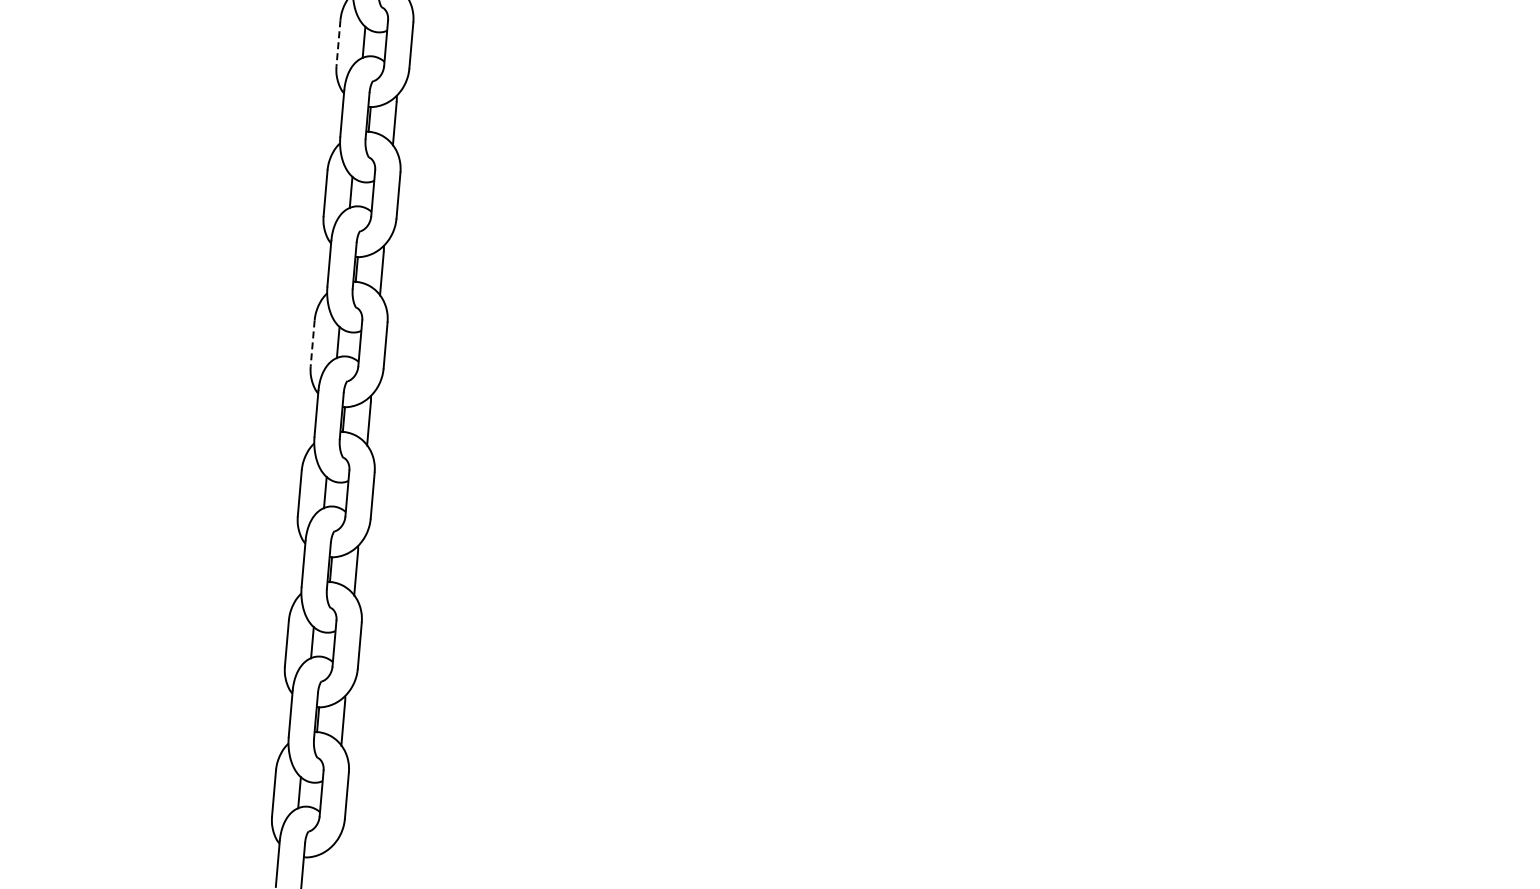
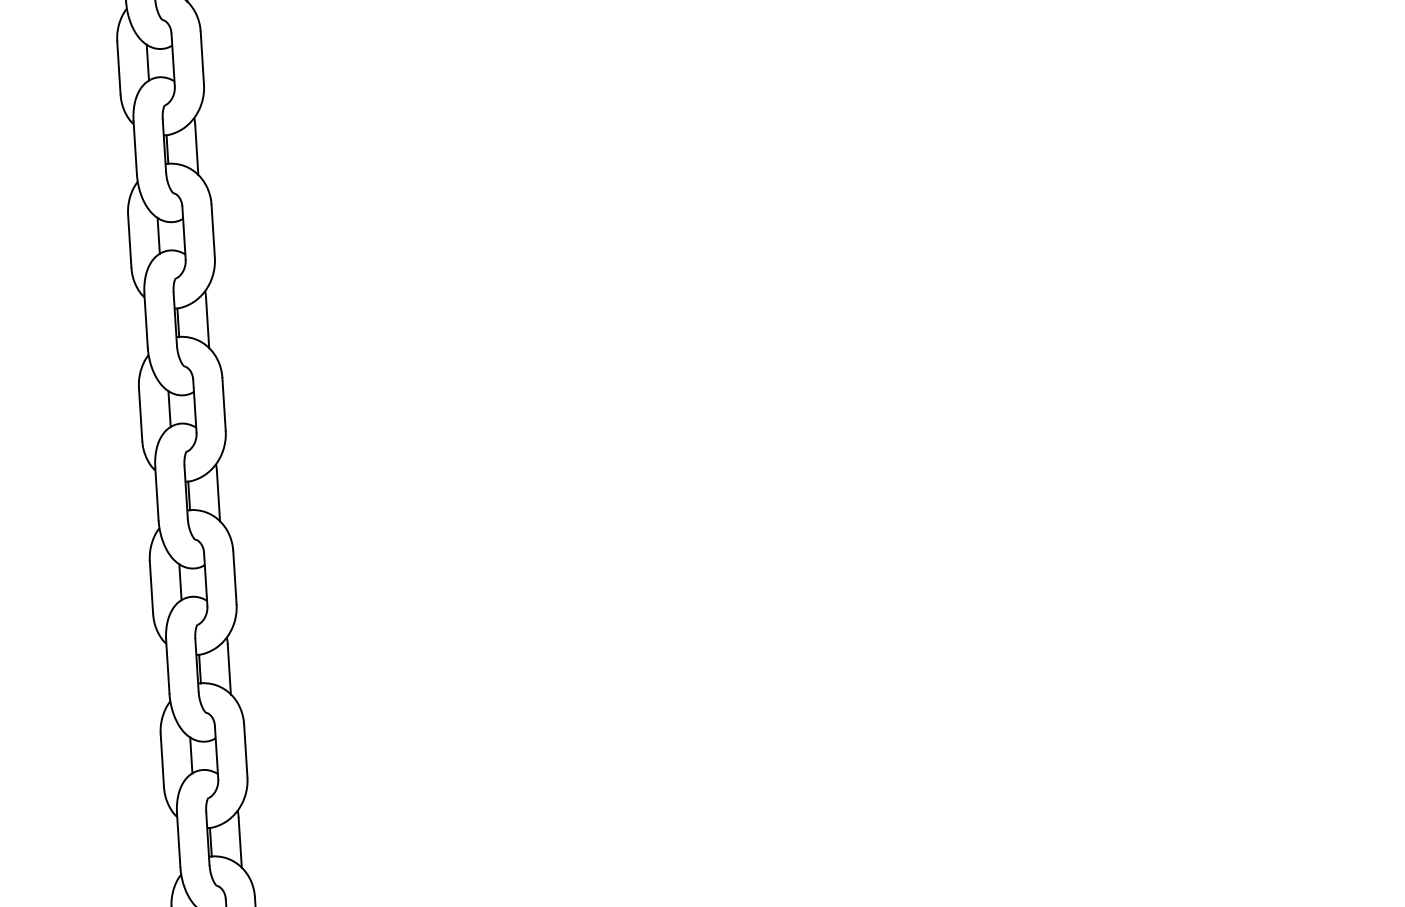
line: (338, 43) -> (118, 68), dashed -> solid
line: (312, 343) -> (140, 414), dashed -> solid

